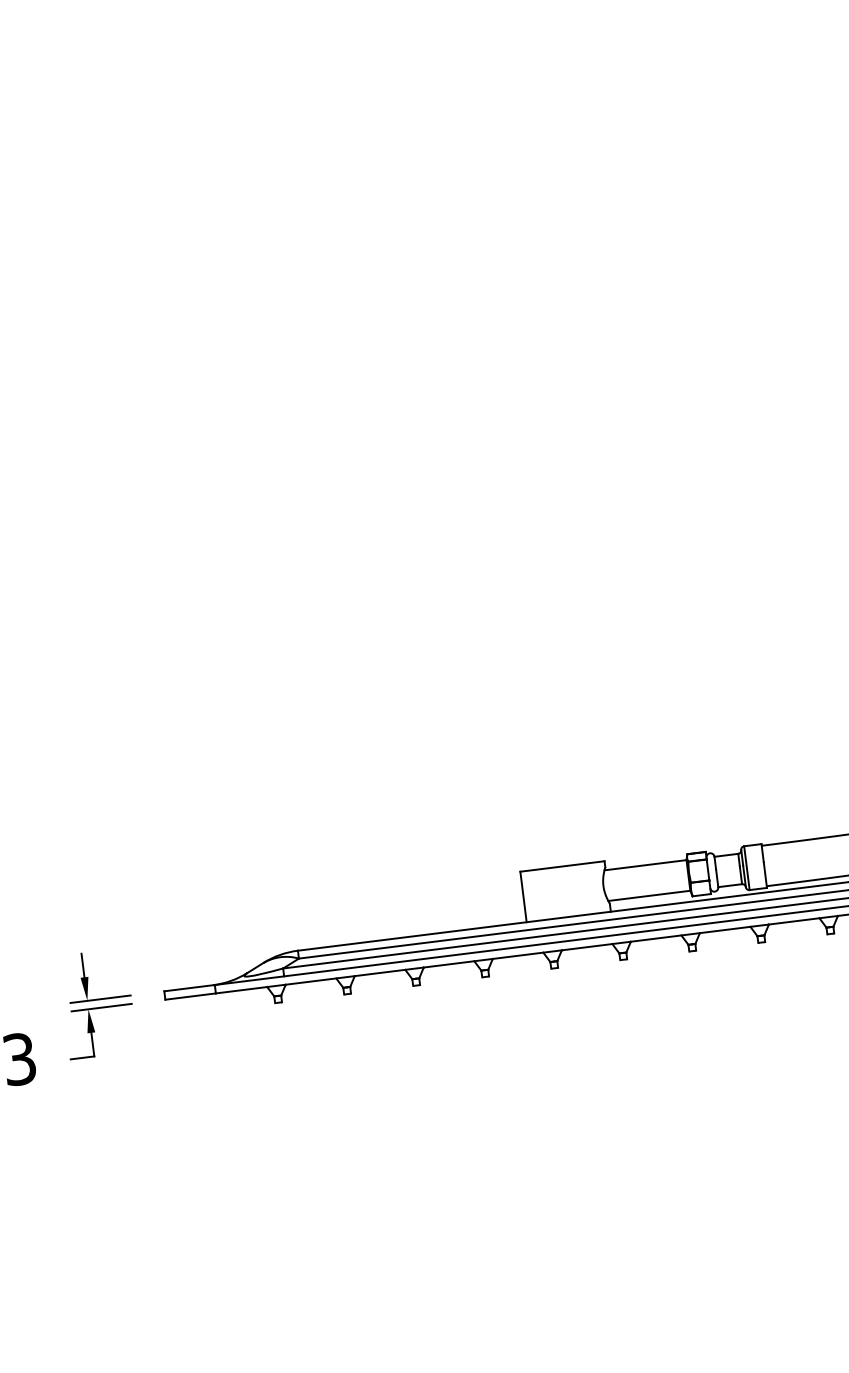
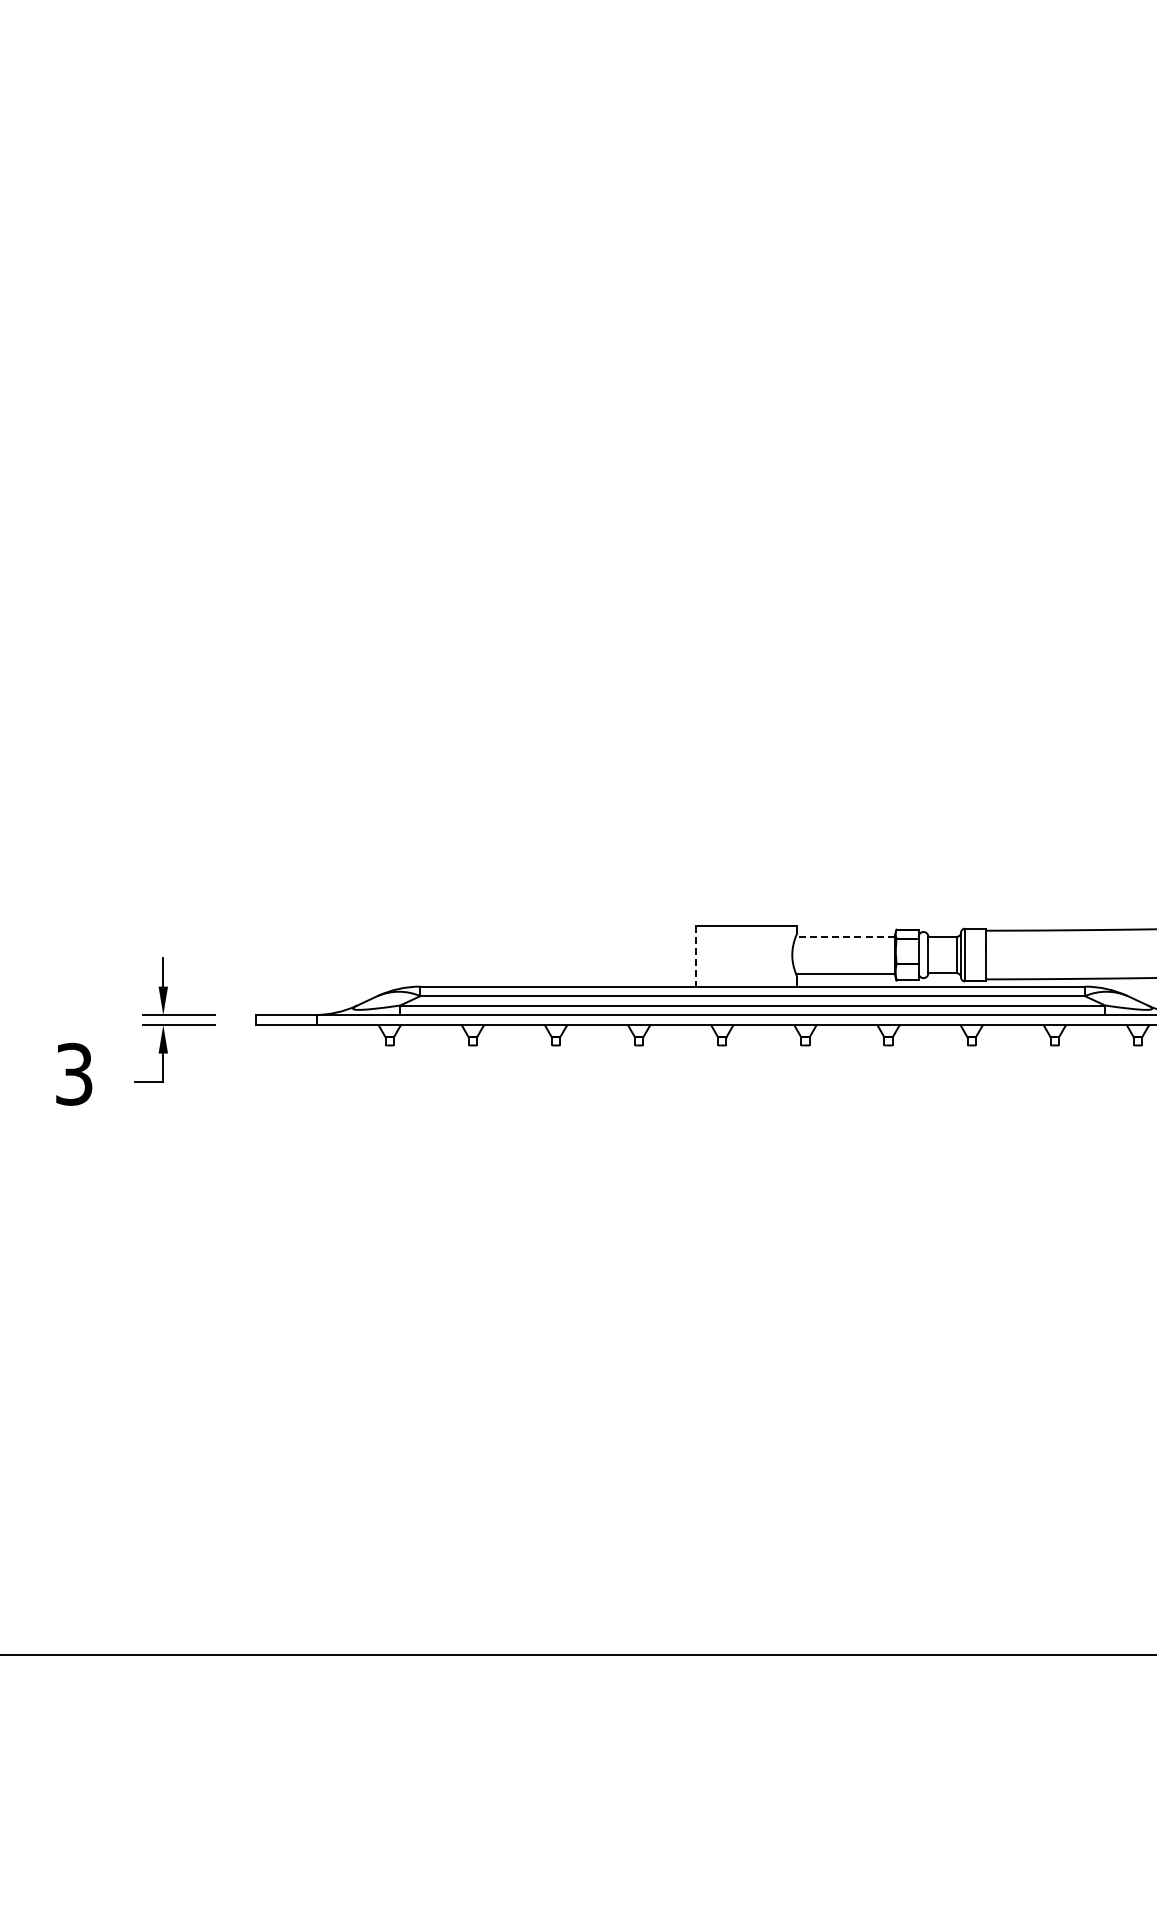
line: (644, 865) -> (844, 936), solid -> dashed
line: (523, 897) -> (695, 956), solid -> dashed

